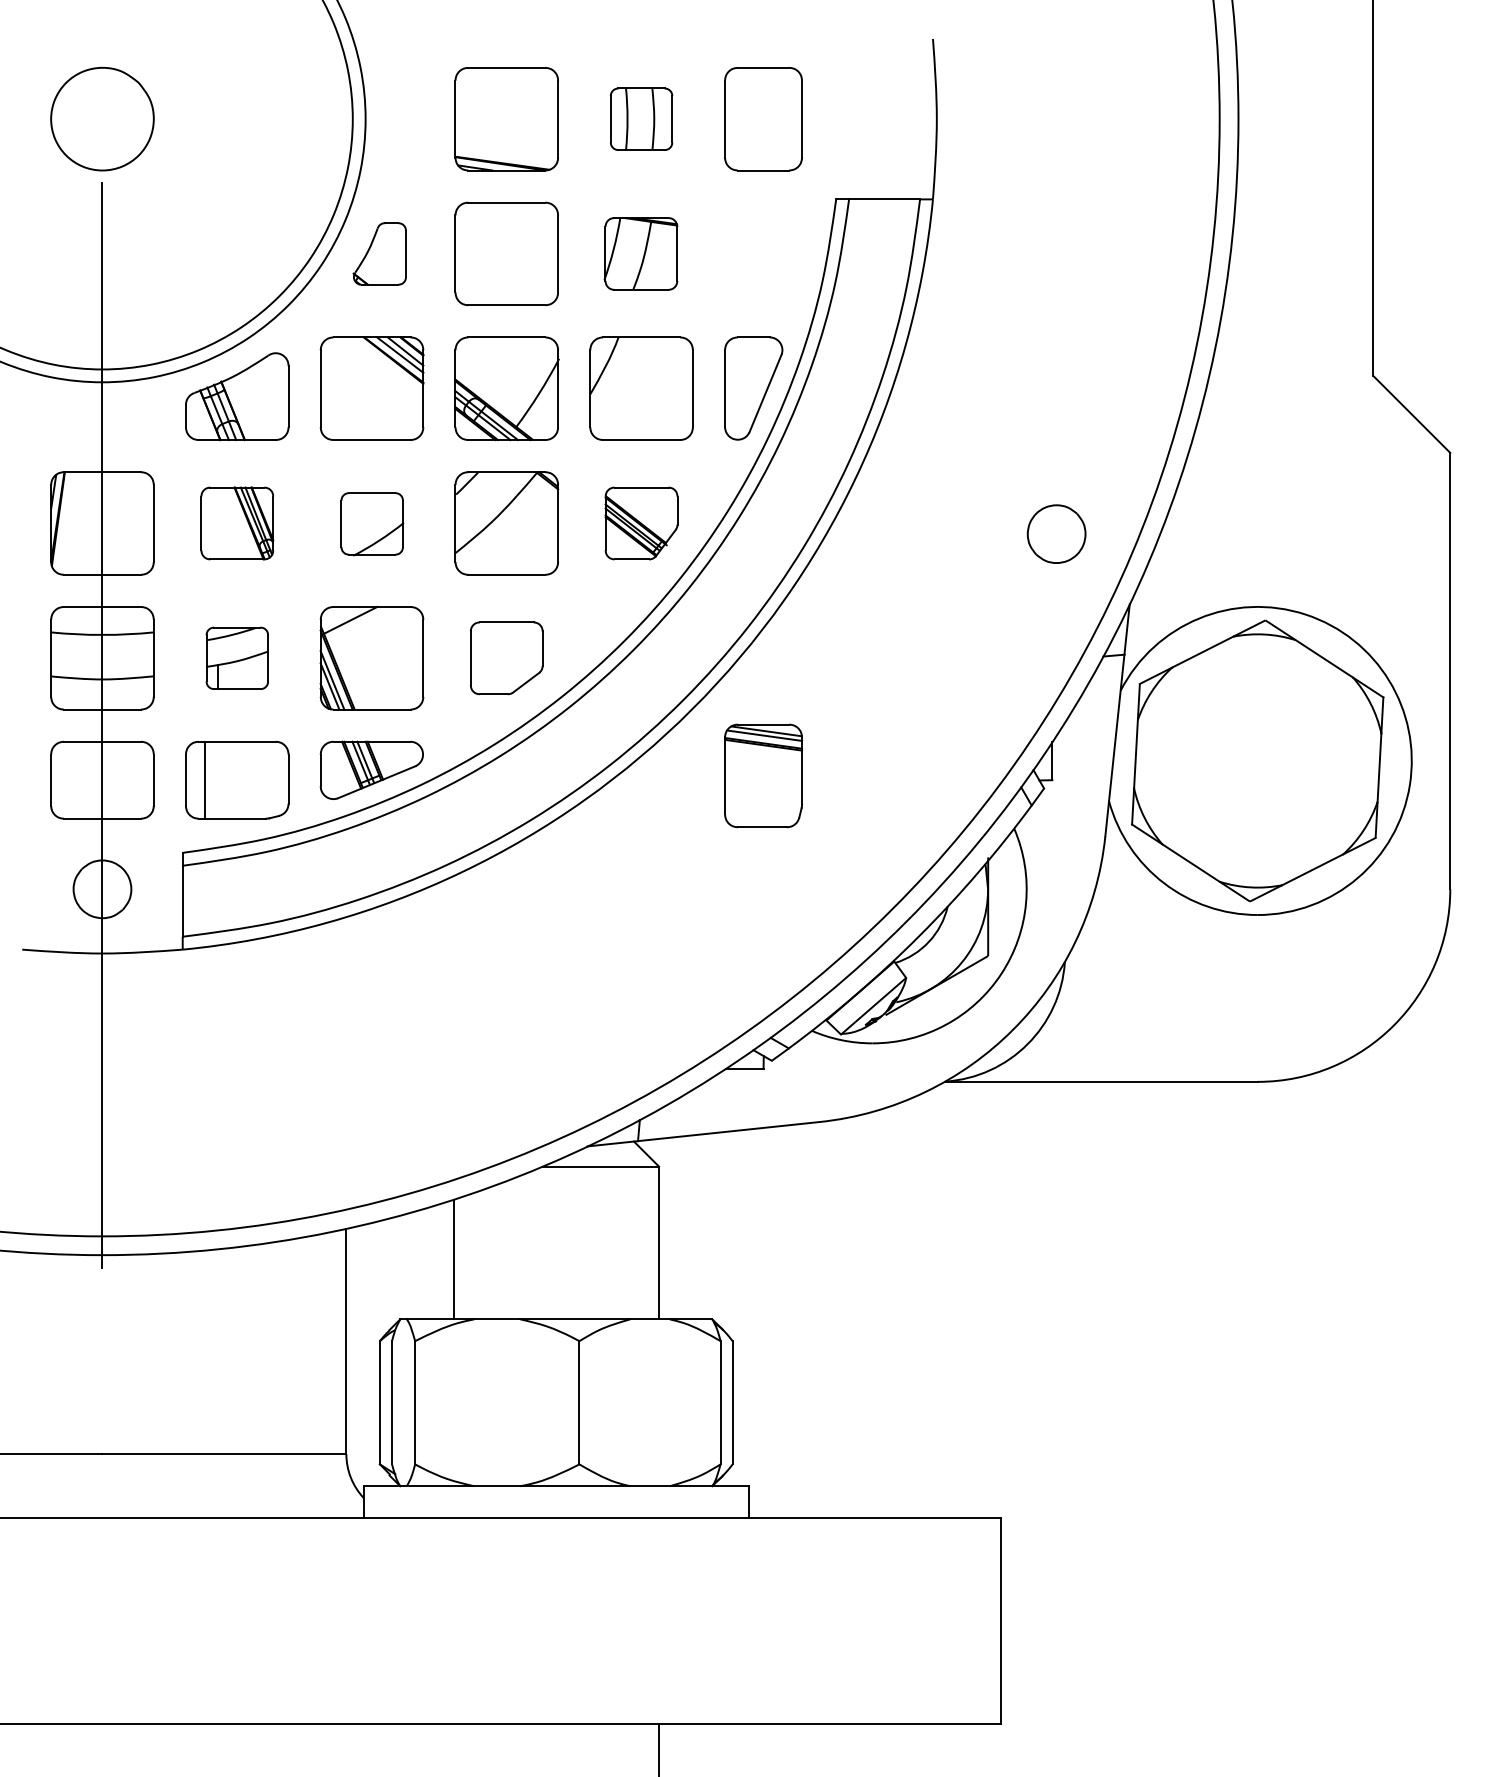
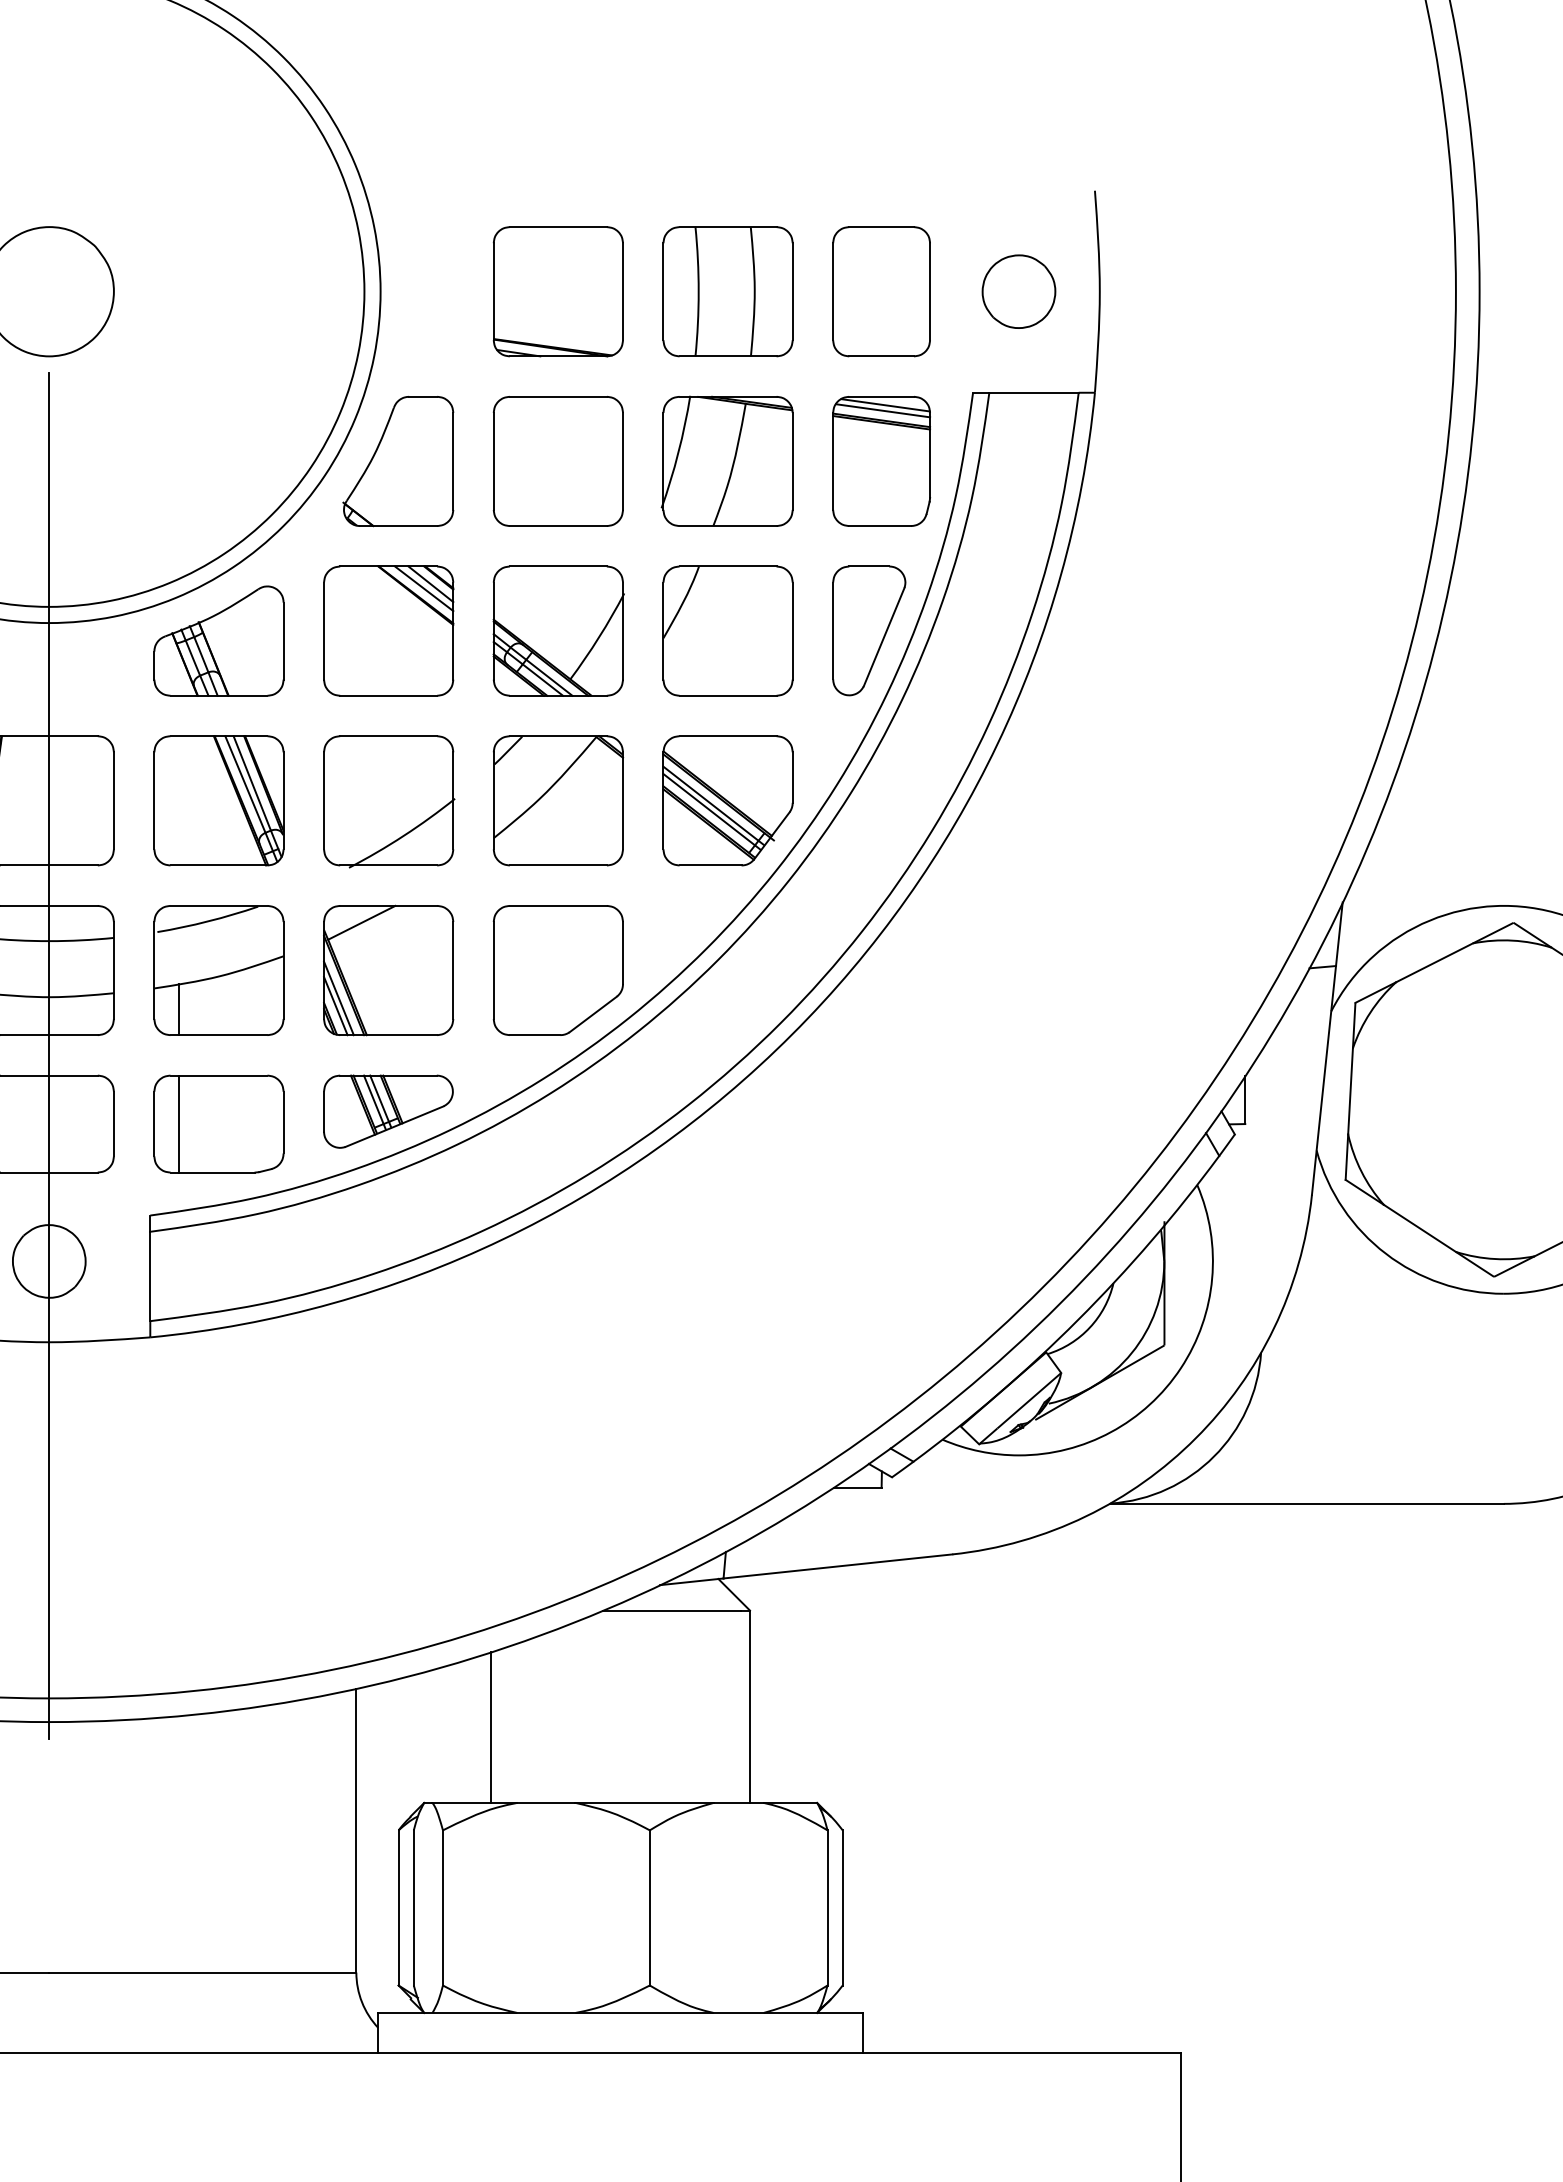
part: (641, 119) -> (727, 292), size x1.67
part: (379, 253) -> (398, 460), size x1.67
part: (640, 253) -> (726, 460), size x1.43
part: (237, 523) -> (219, 800), size x1.43
part: (641, 523) -> (727, 800), size x1.43
part: (372, 524) -> (389, 802), size x1.67
part: (1056, 533) -> (1018, 290), moved
part: (237, 658) -> (219, 970), size x1.67
part: (506, 658) -> (557, 970), size x1.43
part: (763, 775) -> (881, 460), moved

